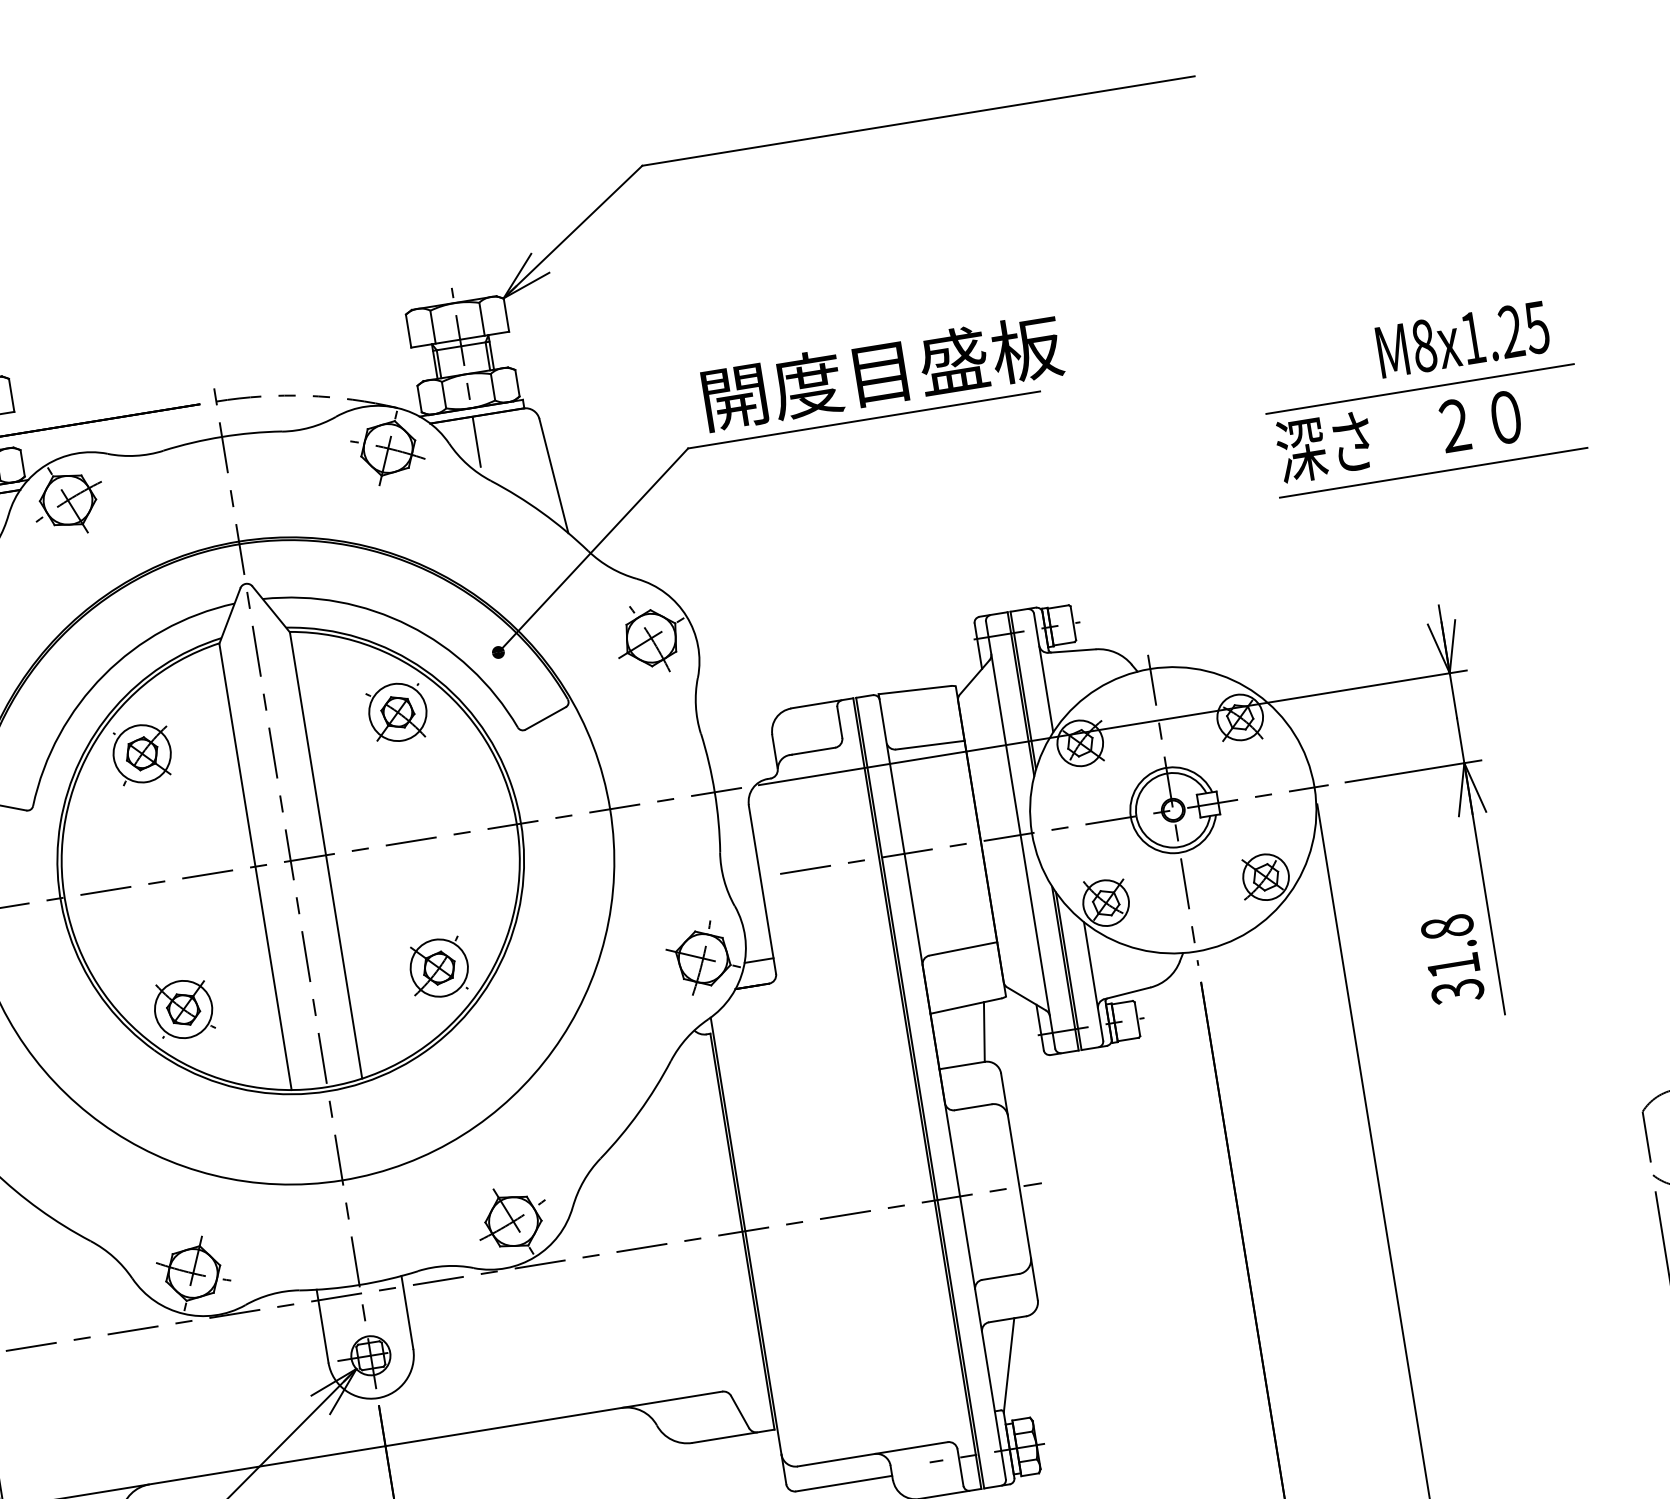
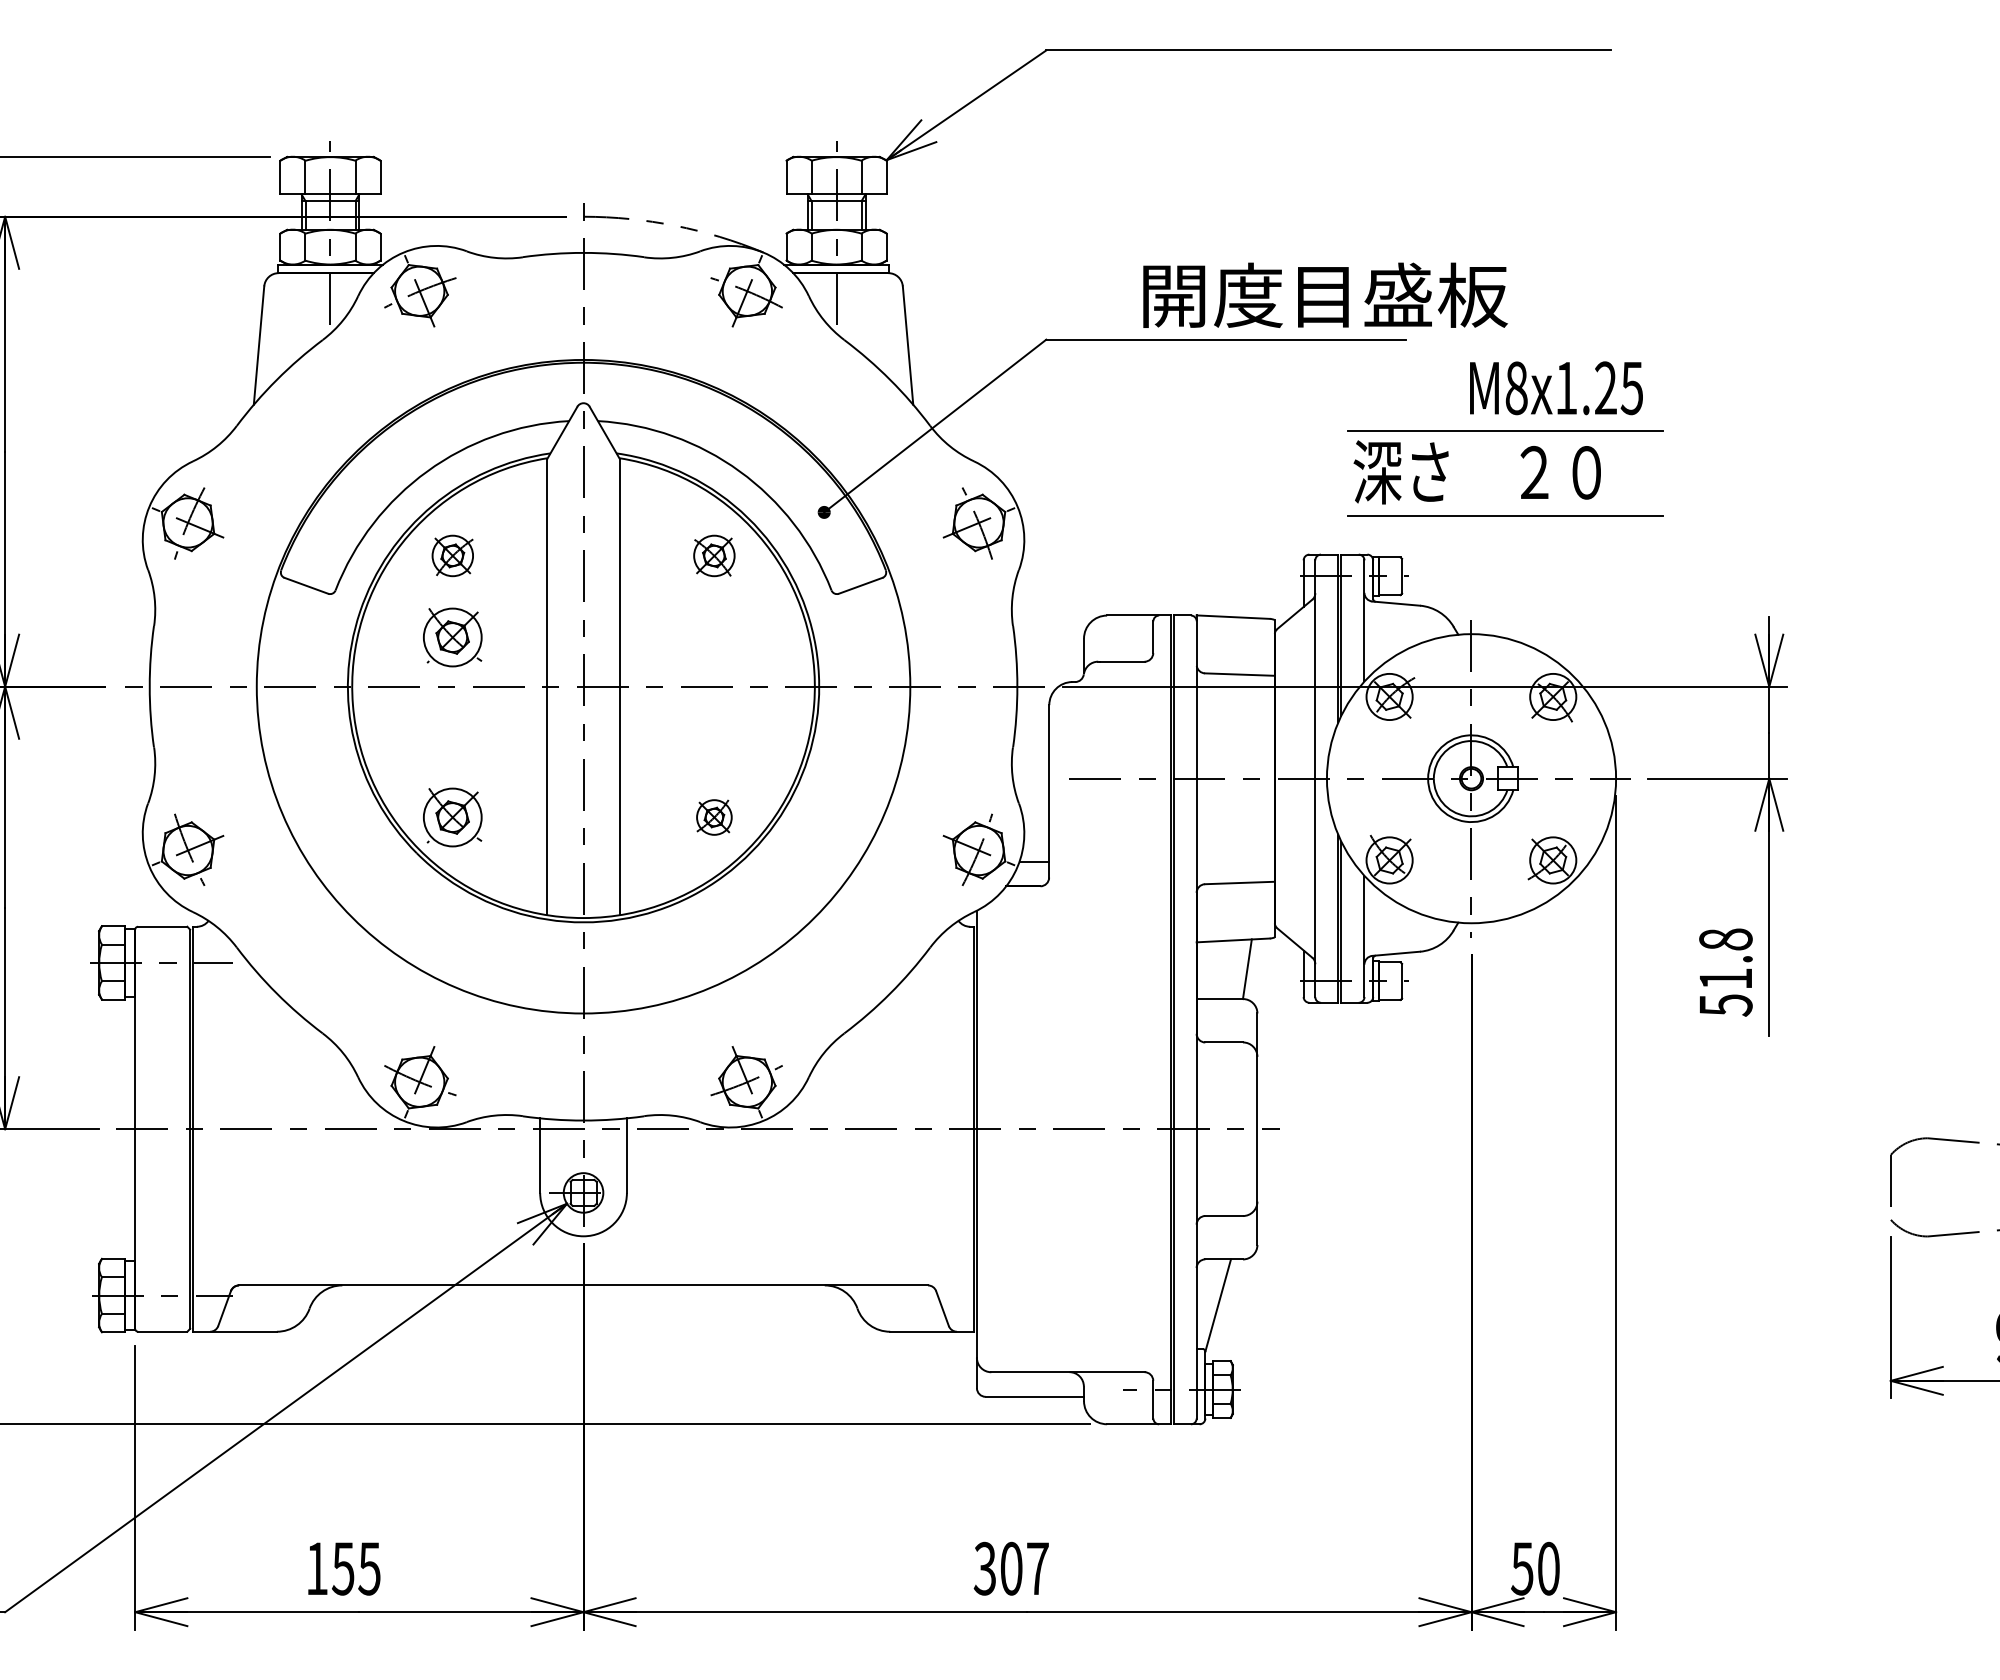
text: (882, 371) -> (1325, 294), moved
part: (1420, 389) -> (1505, 431), moved
part: (397, 711) -> (714, 555), size x0.7
part: (141, 753) -> (452, 555), size x0.7
part: (154, 833) -> (452, 637), added
part: (439, 968) -> (714, 817), size x0.6
text: (1457, 991) -> (1725, 1005), 31.8 -> 51.8

